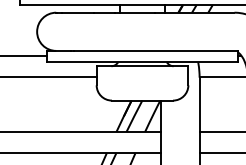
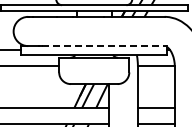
line: (155, 51) -> (104, 46), solid -> dashed

